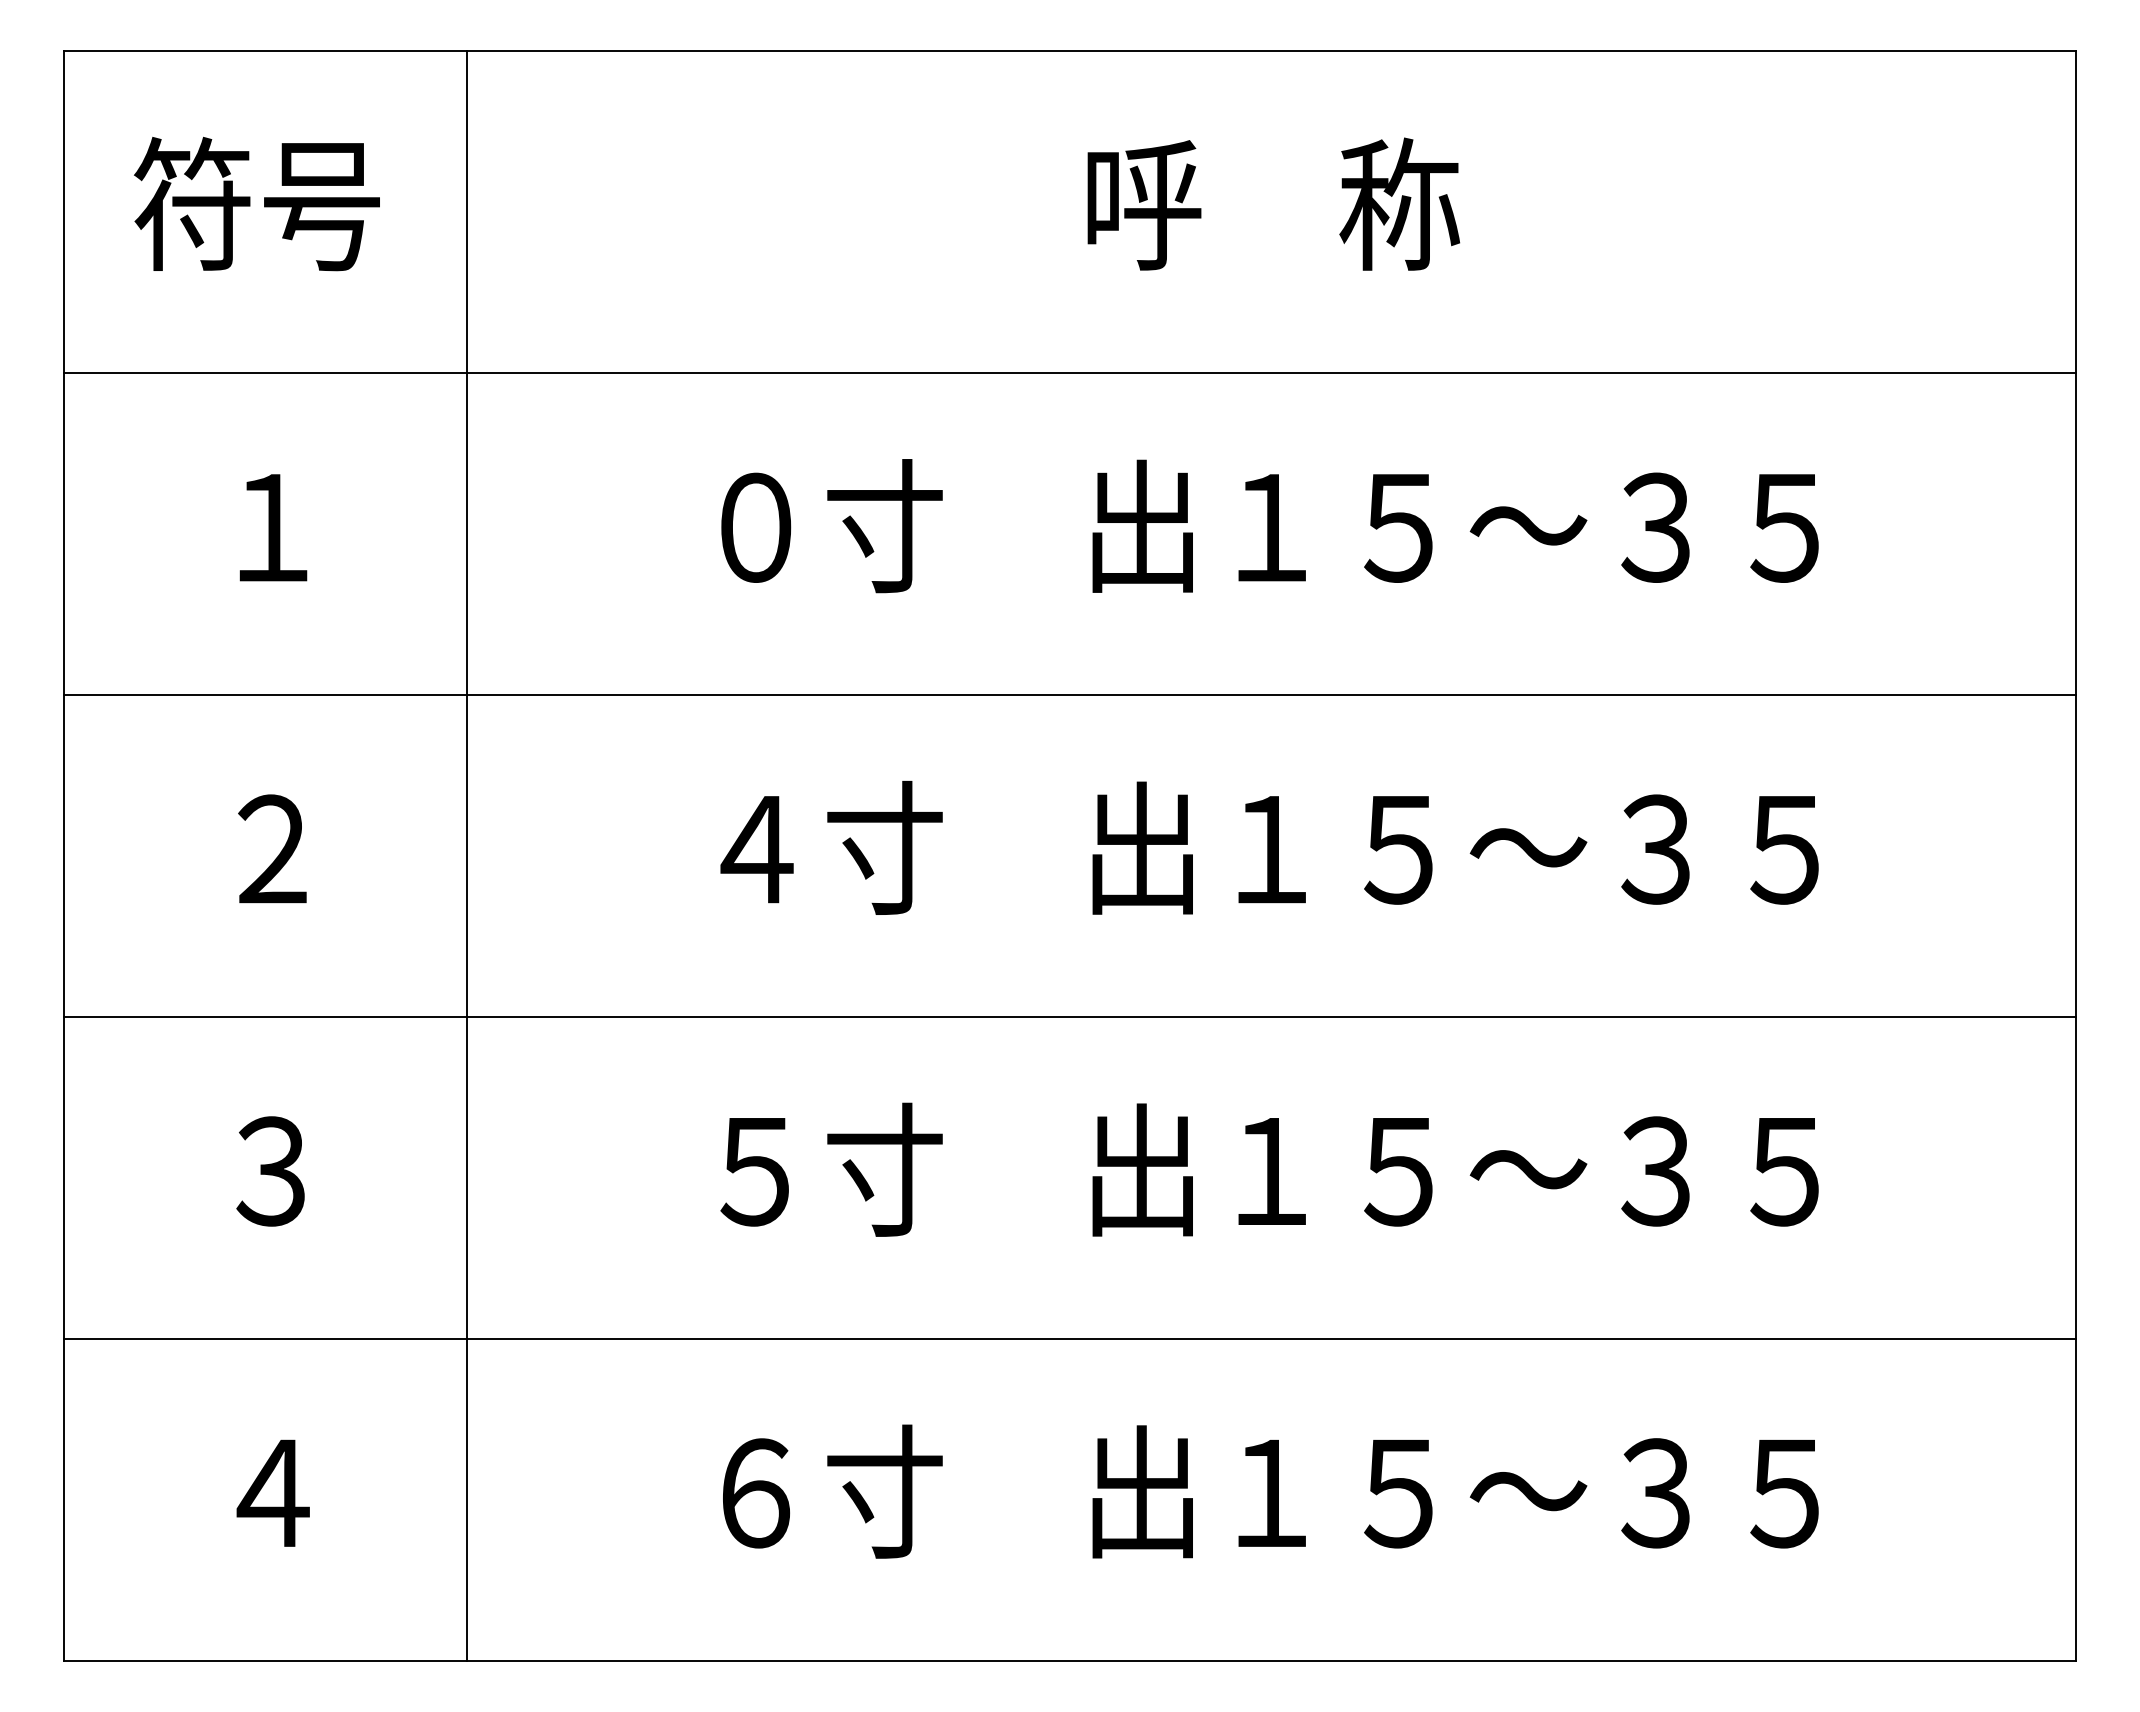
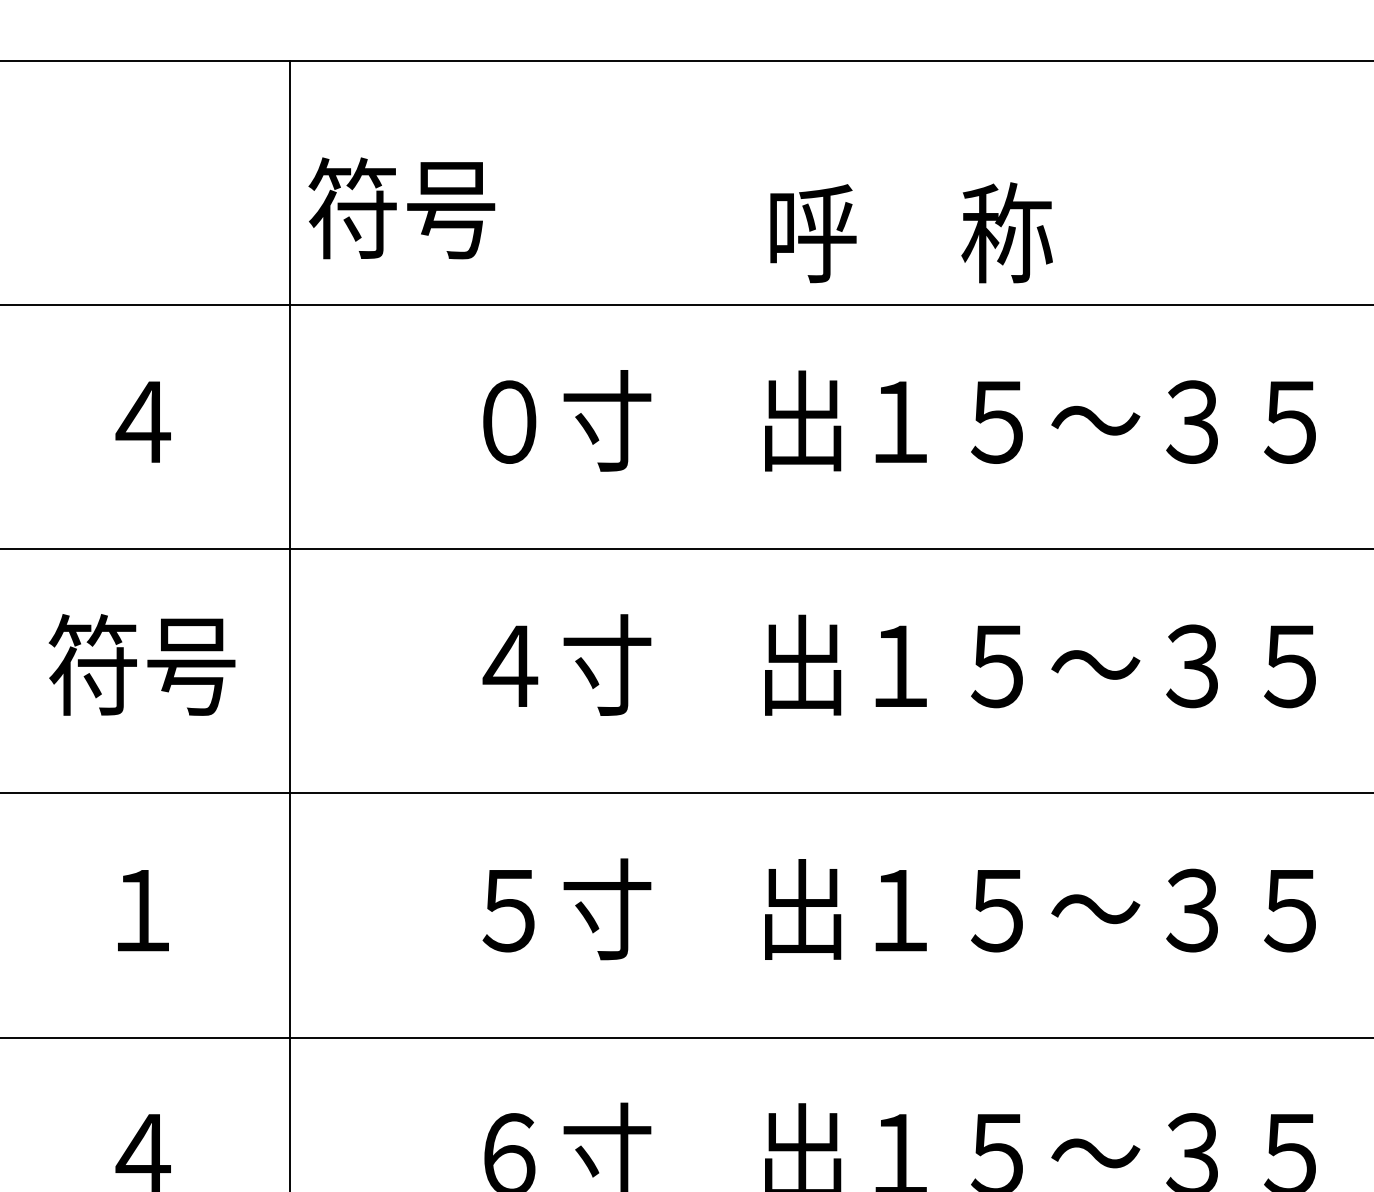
text: (256, 203) -> (401, 207), moved
text: (1273, 203) -> (911, 232), moved
text: (272, 527) -> (142, 421), １ -> ４
text: (271, 847) -> (141, 664), ２ -> 符号
text: (271, 1171) -> (141, 910), ３ -> １

